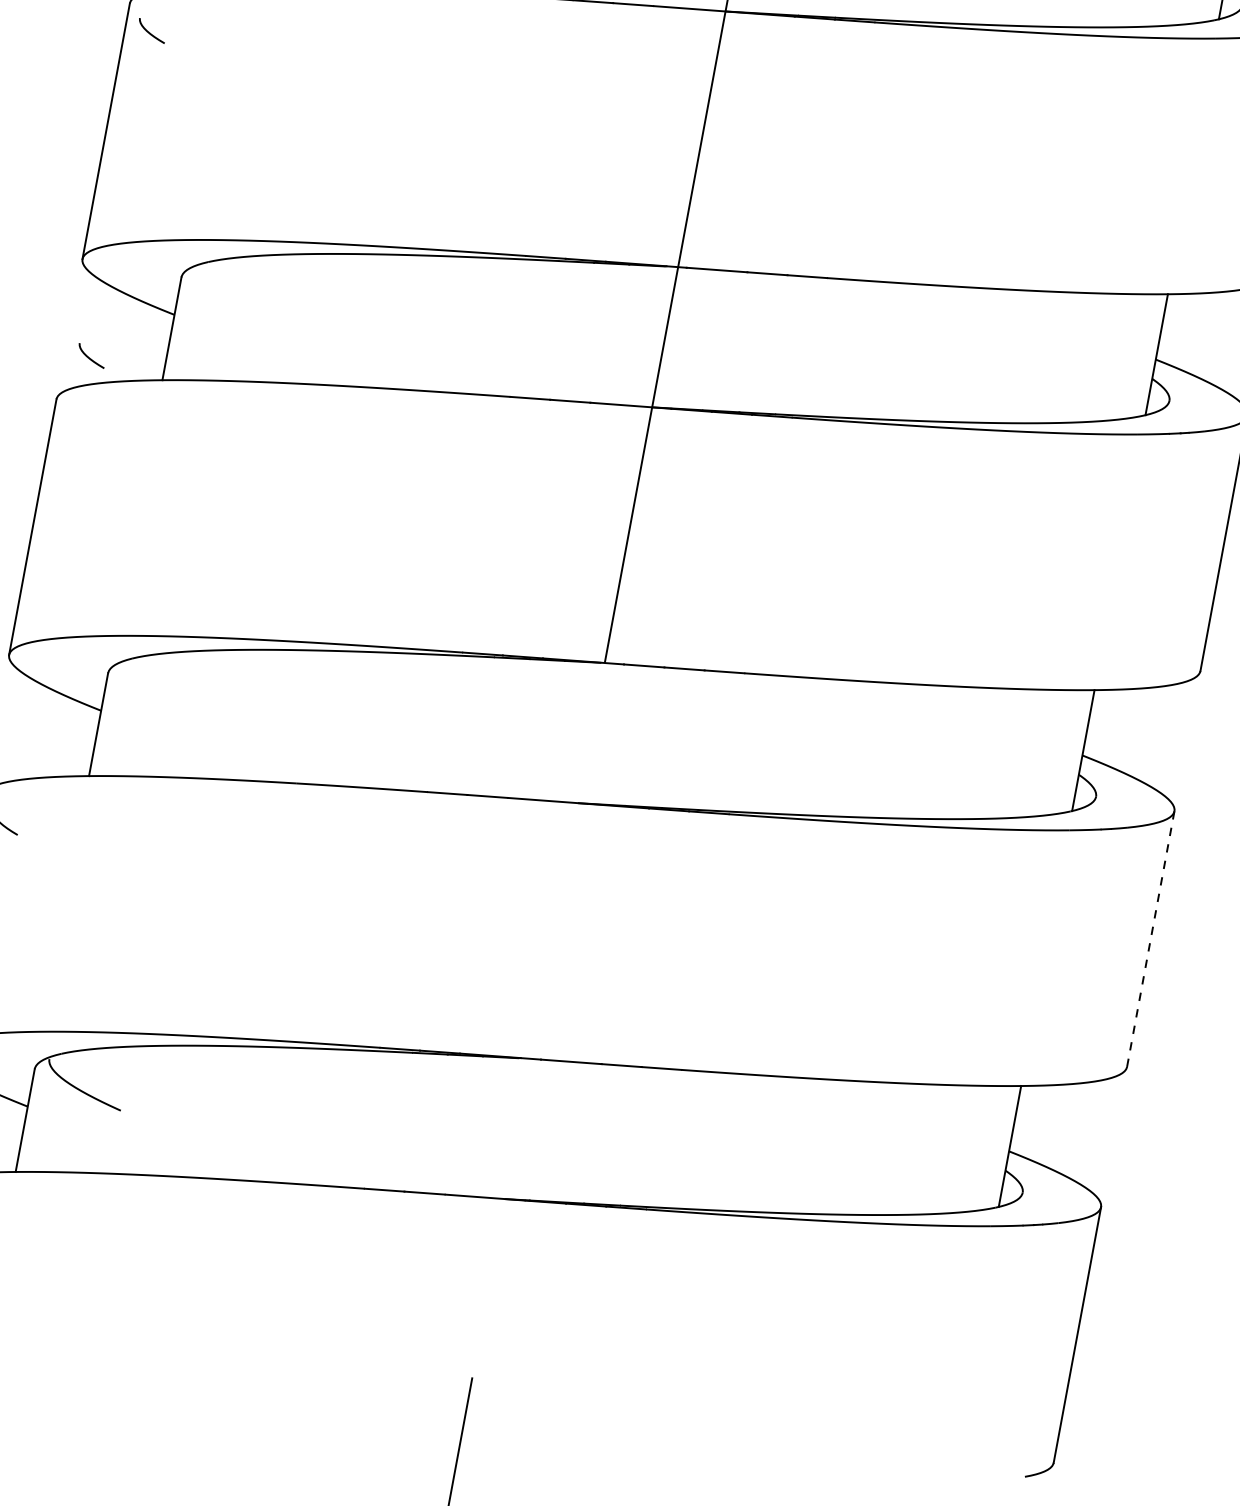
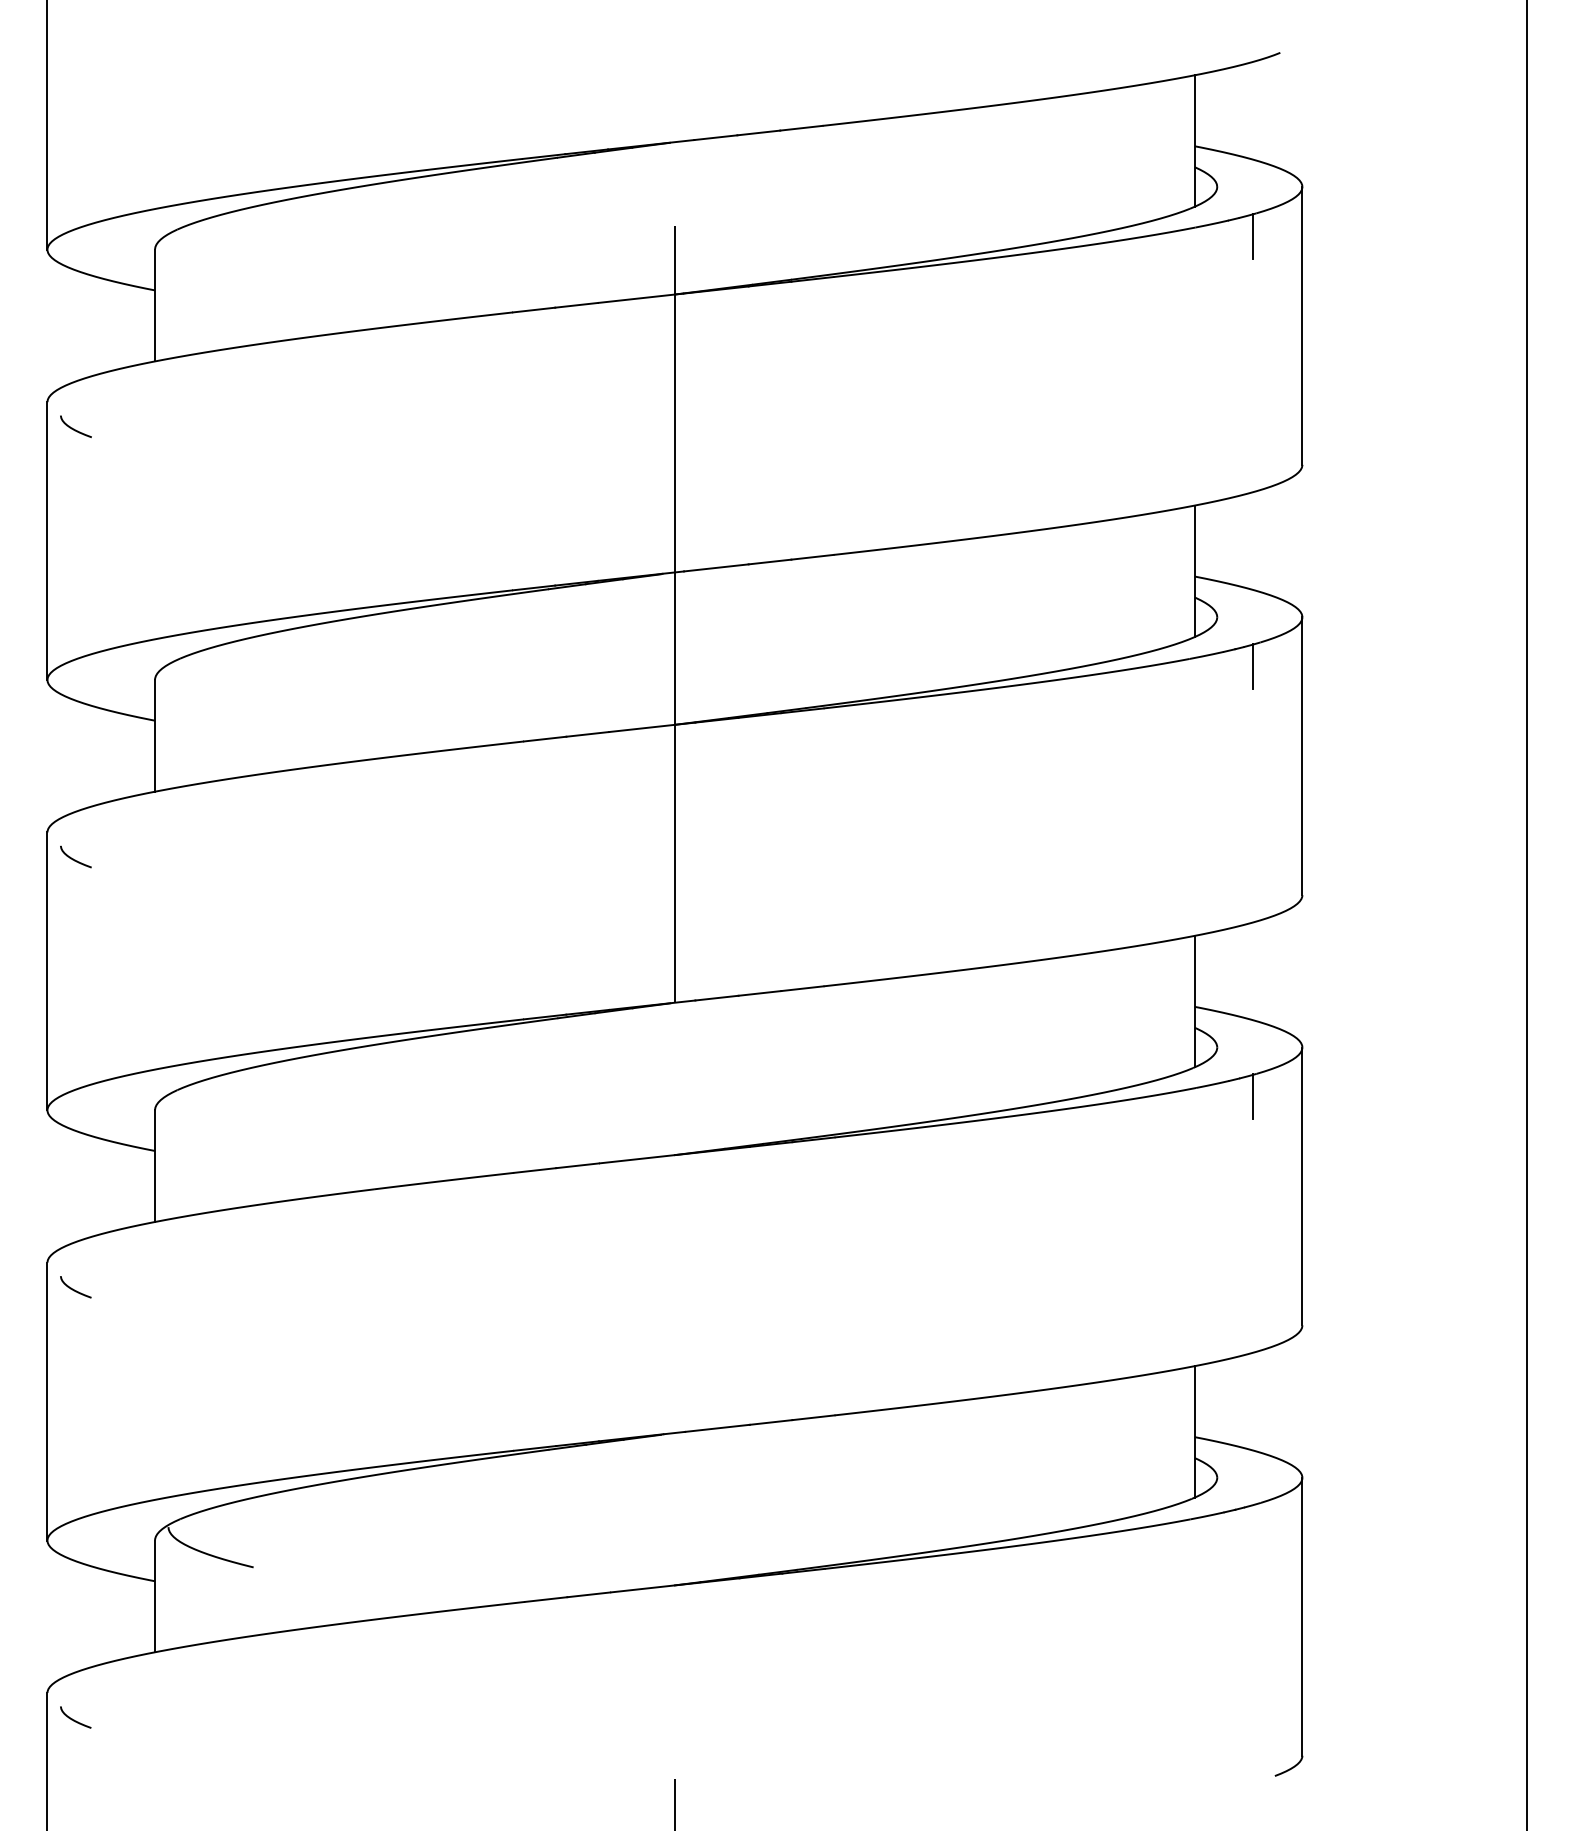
curve: (89, 356) -> (73, 858), moved
line: (1194, 452) -> (1253, 666), added
line: (1121, 847) -> (1253, 1096), added
line: (1150, 939) -> (1302, 1186), dashed -> solid

